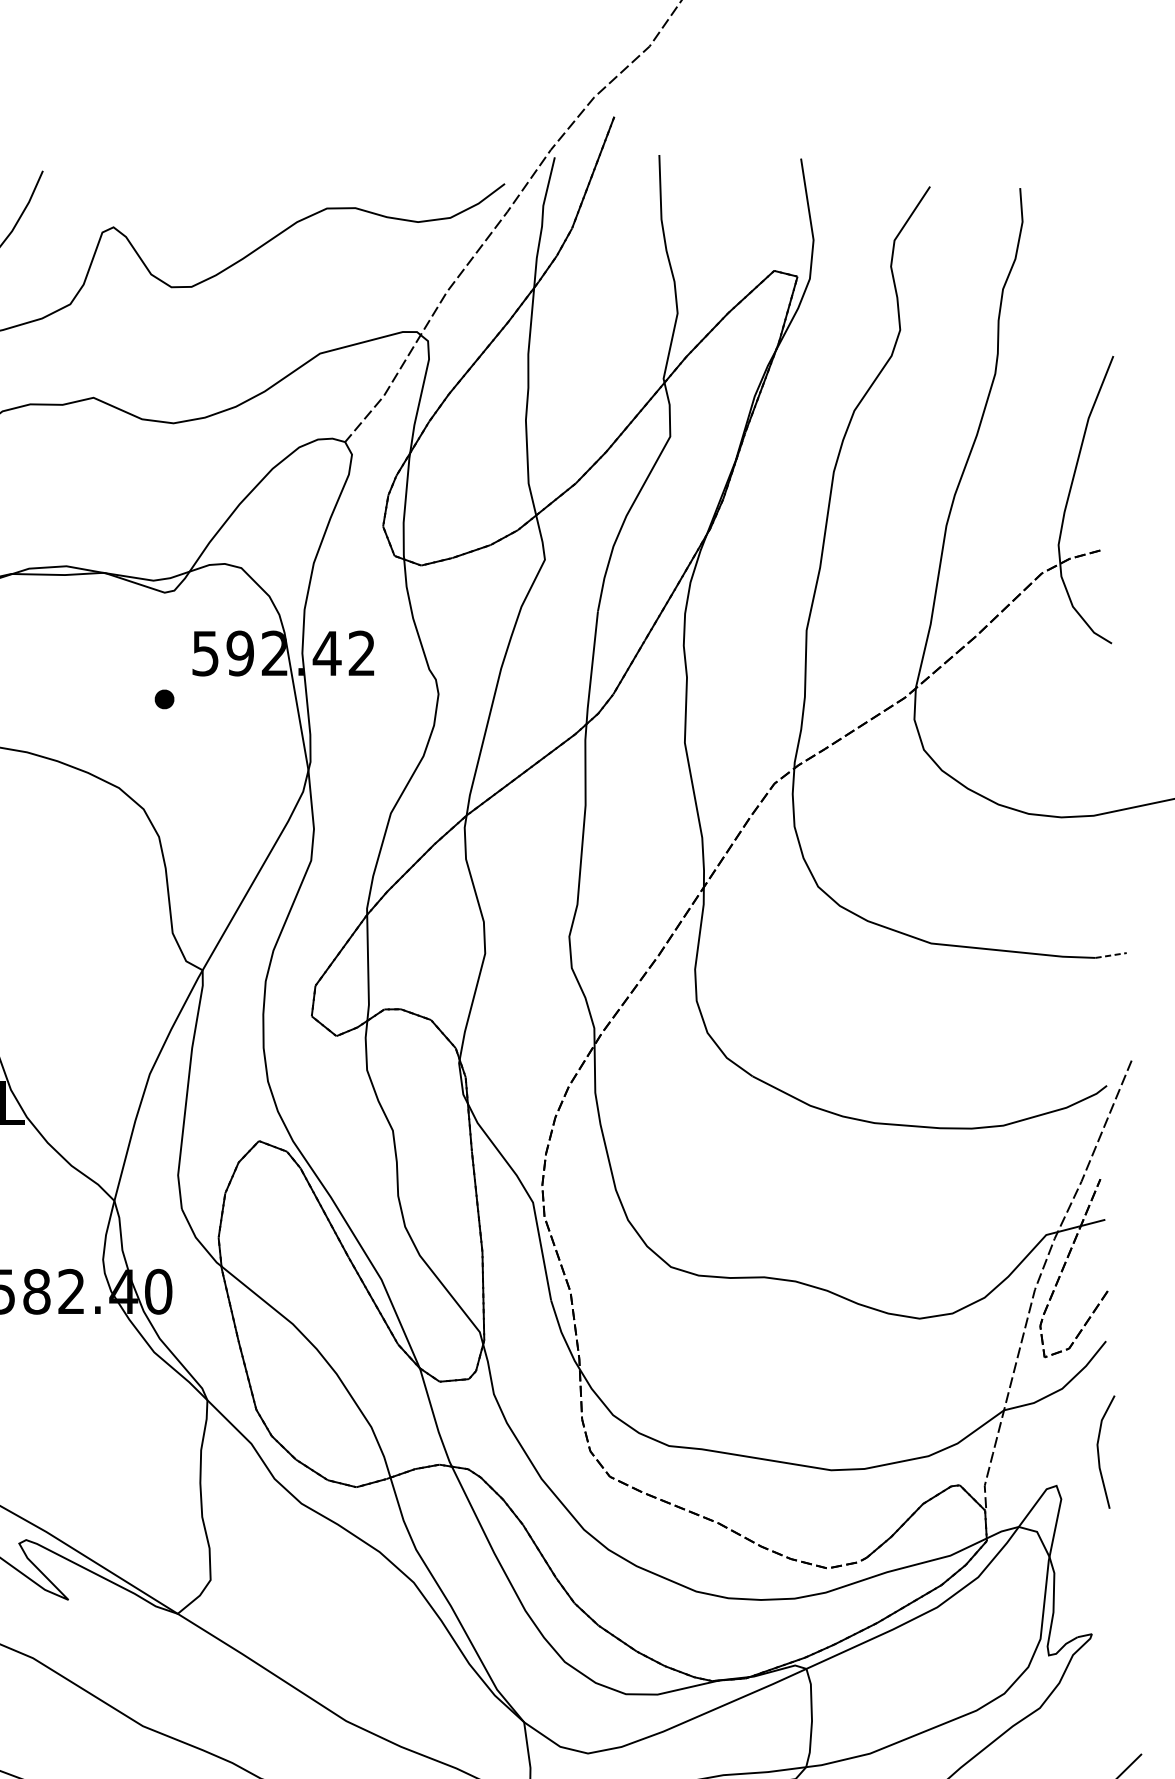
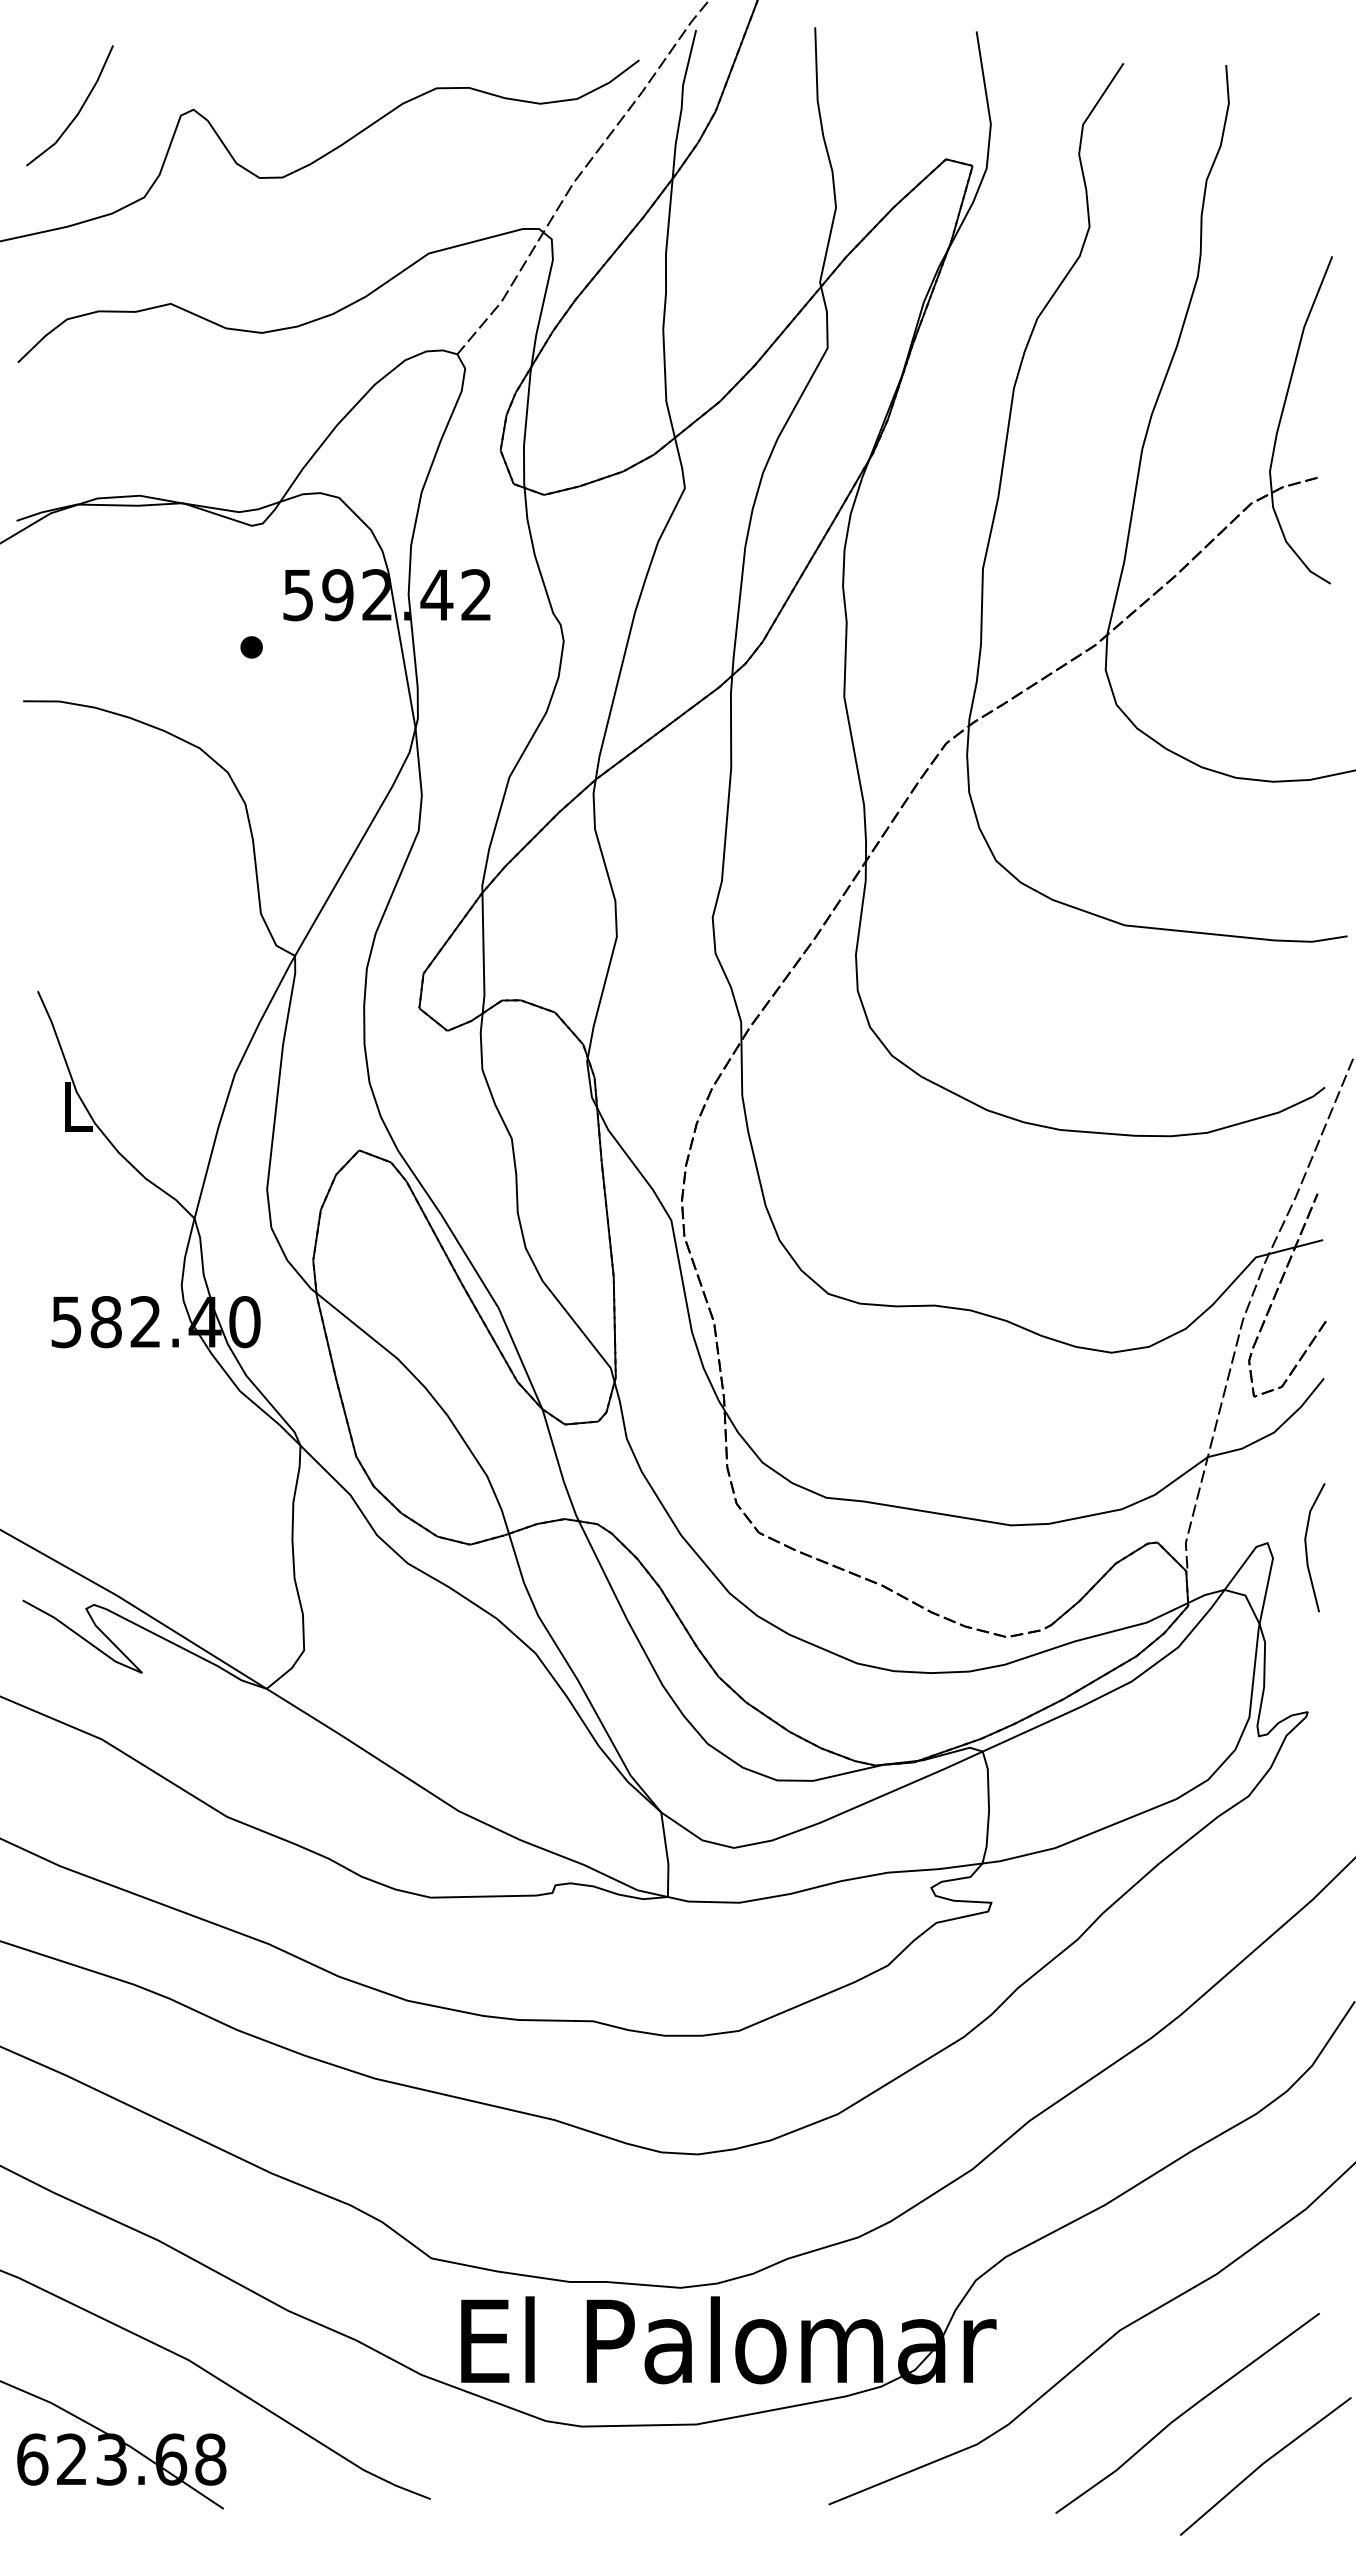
line: (1111, 954) -> (1330, 938), dashed -> solid
line: (1099, 1454) -> (1307, 1550), moved

